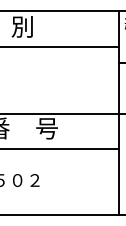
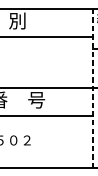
line: (119, 113) -> (92, 88), solid -> dashed

